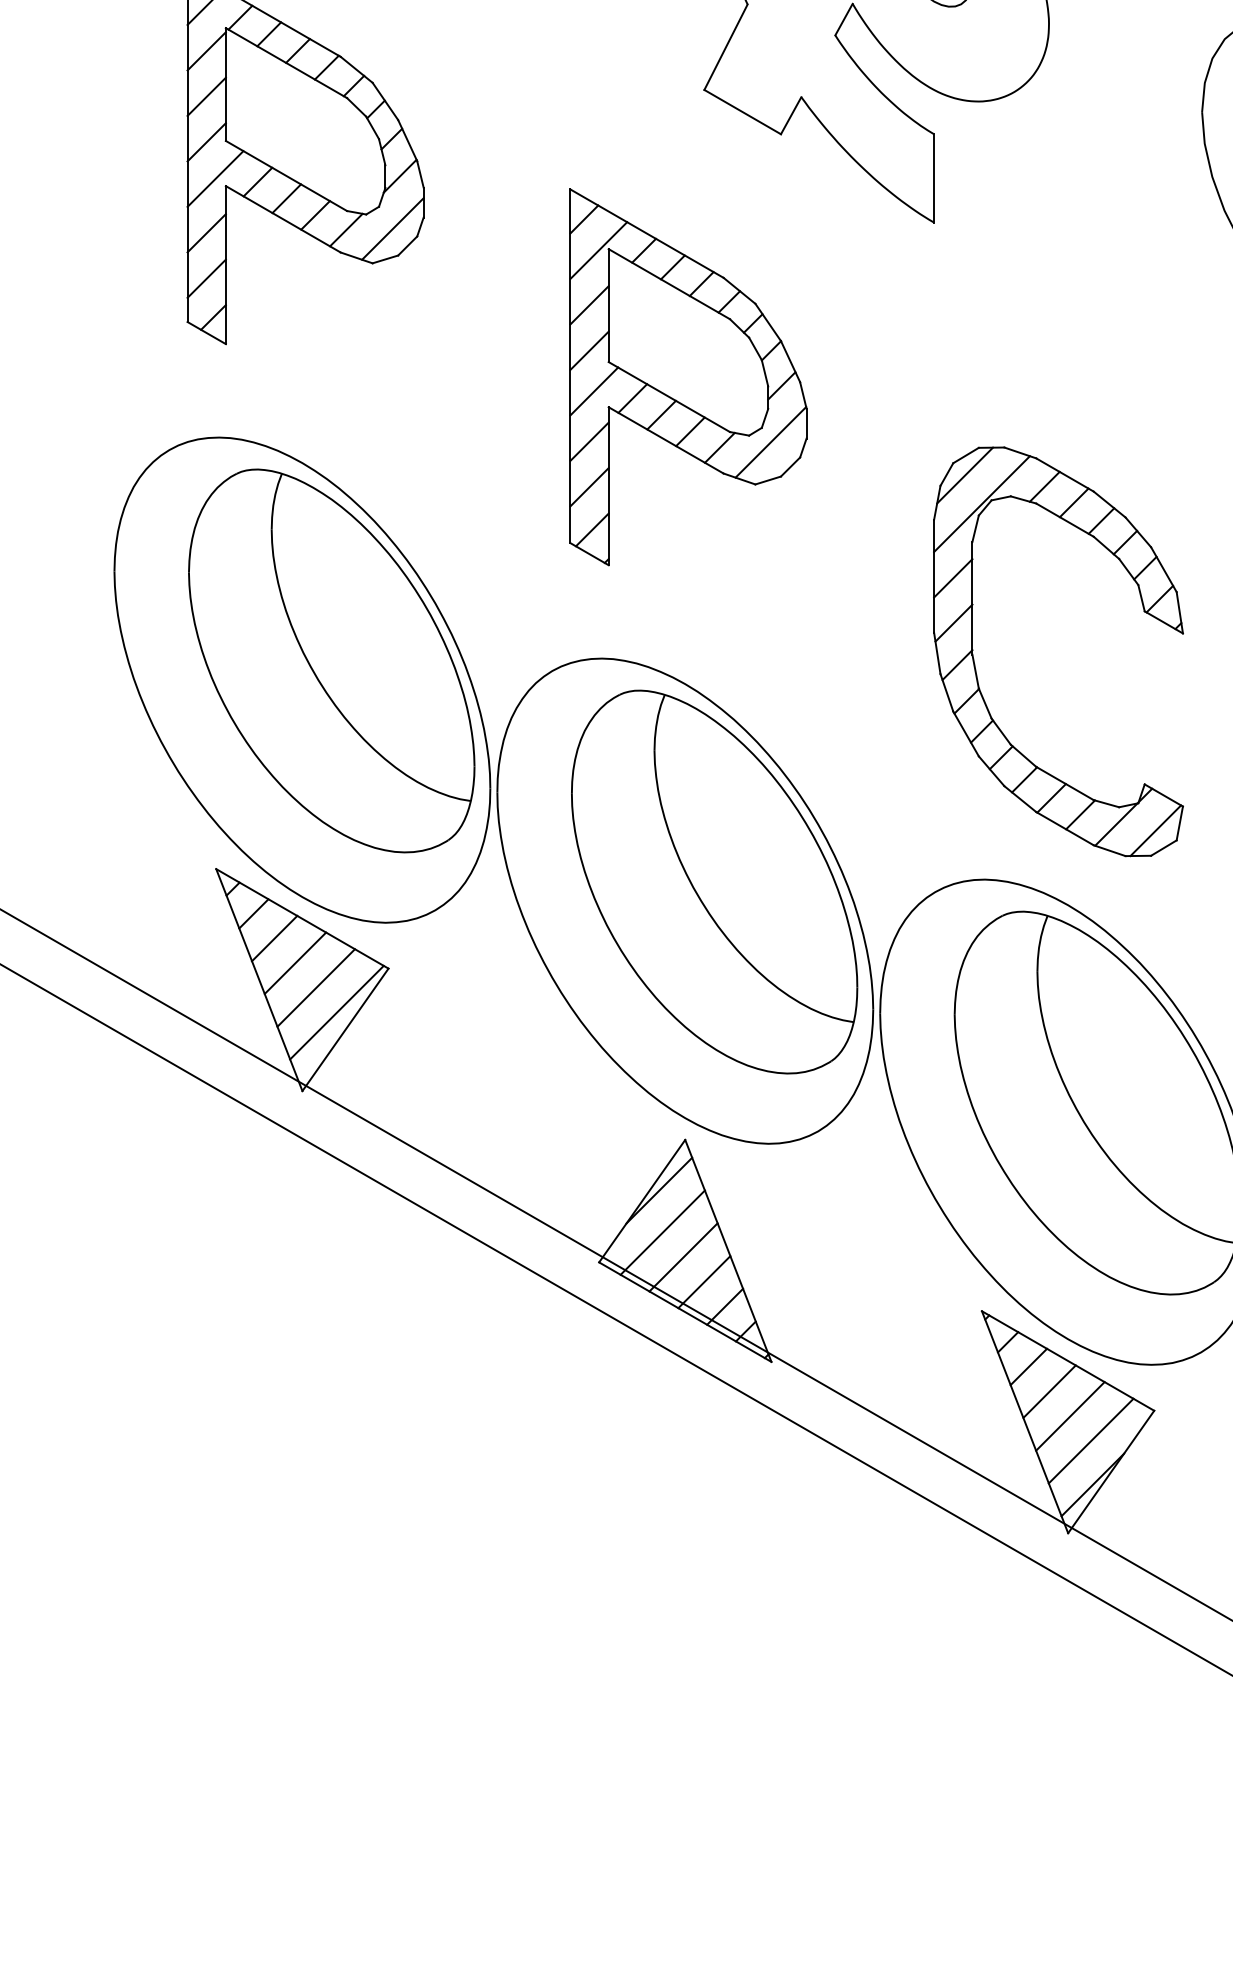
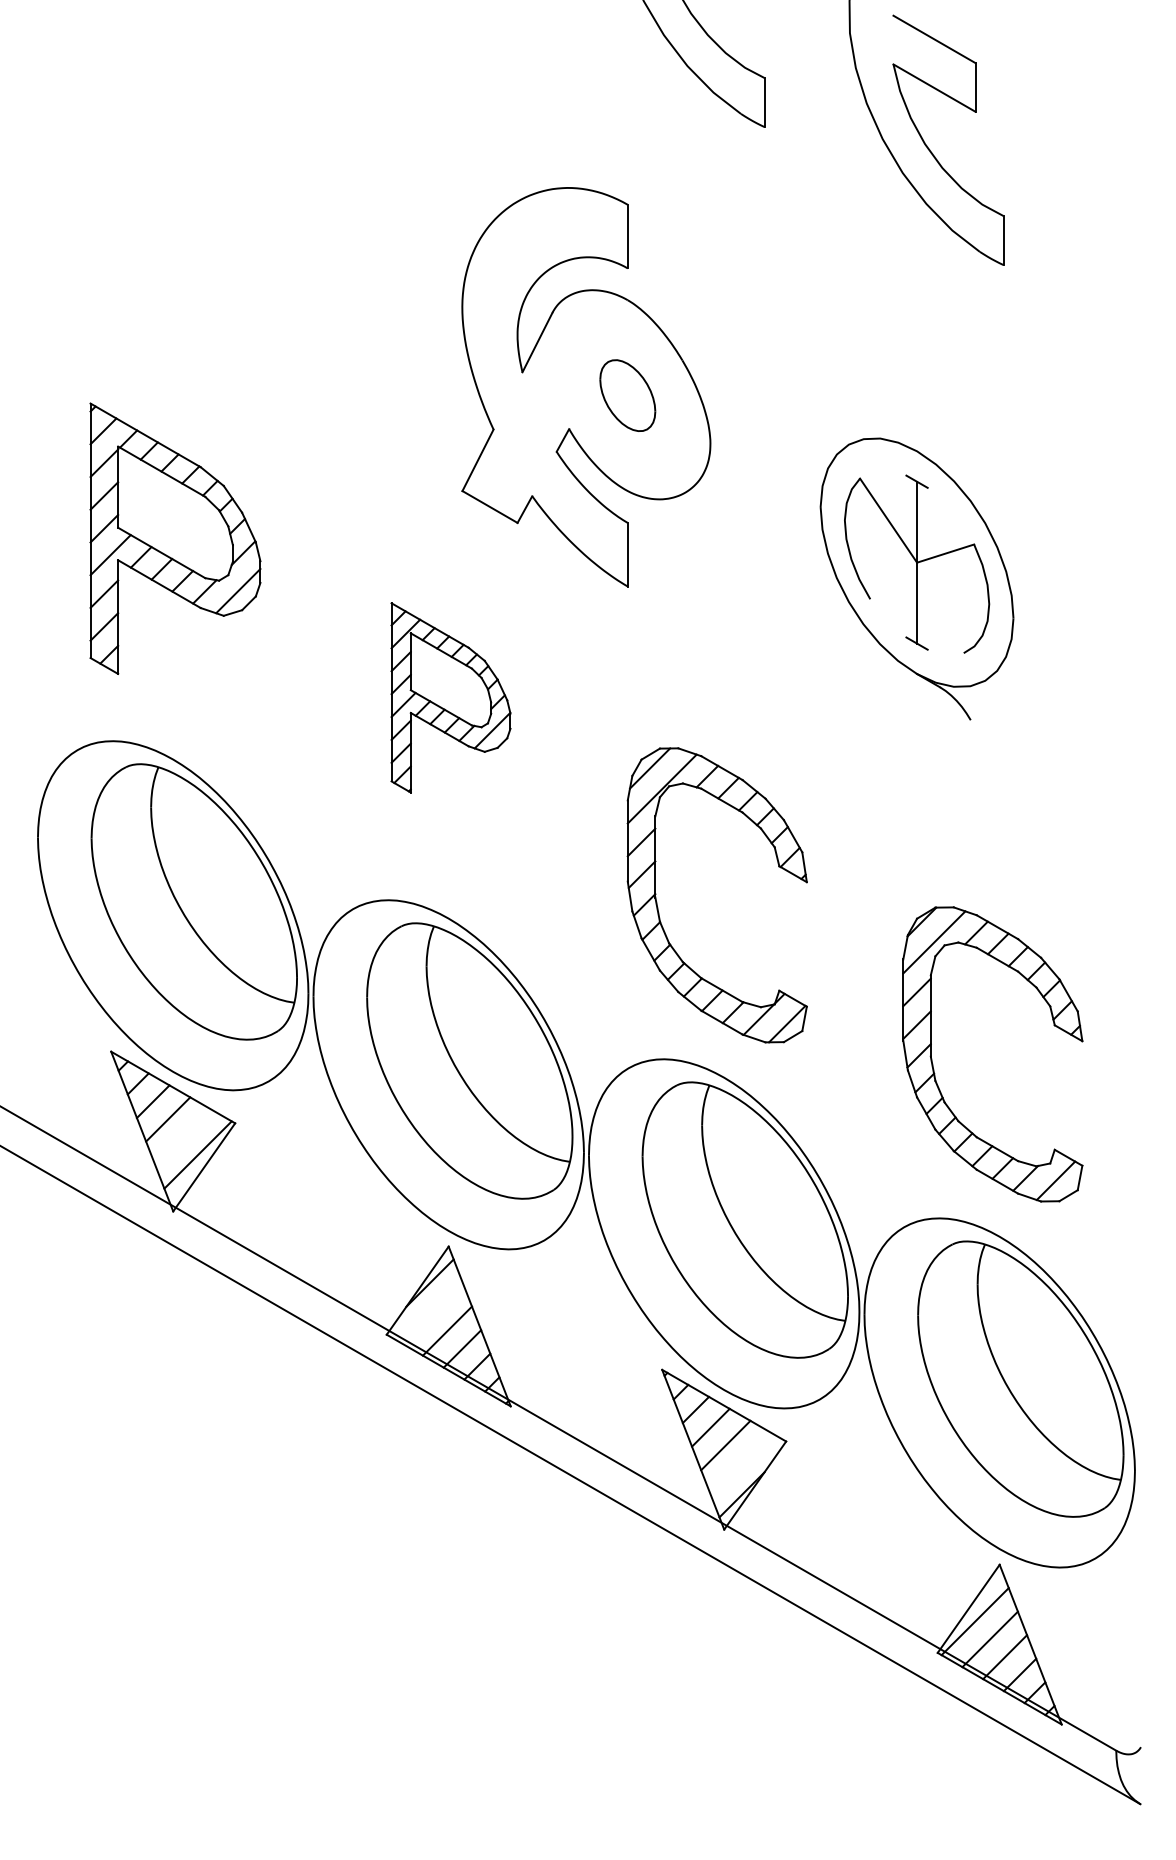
part: (687, 376) -> (450, 697), size x0.7
line: (316, 988) -> (183, 1137), removed
line: (662, 1231) -> (432, 1312), removed
line: (1090, 1439) -> (740, 1462), removed

